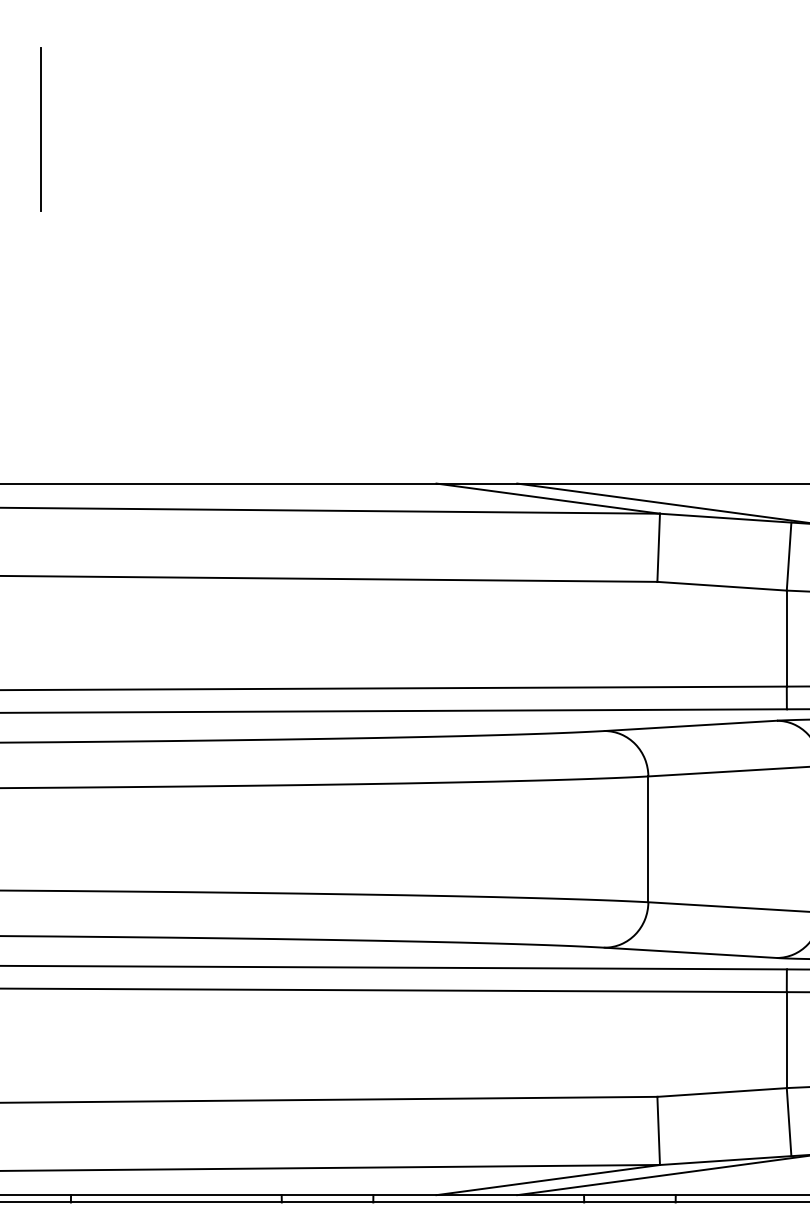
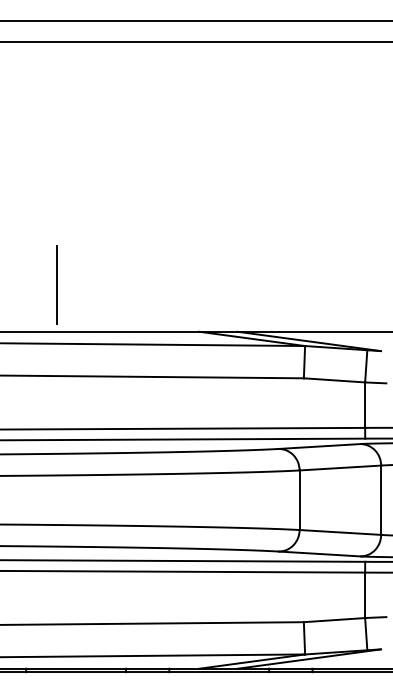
line: (40, 128) -> (56, 284), moved

